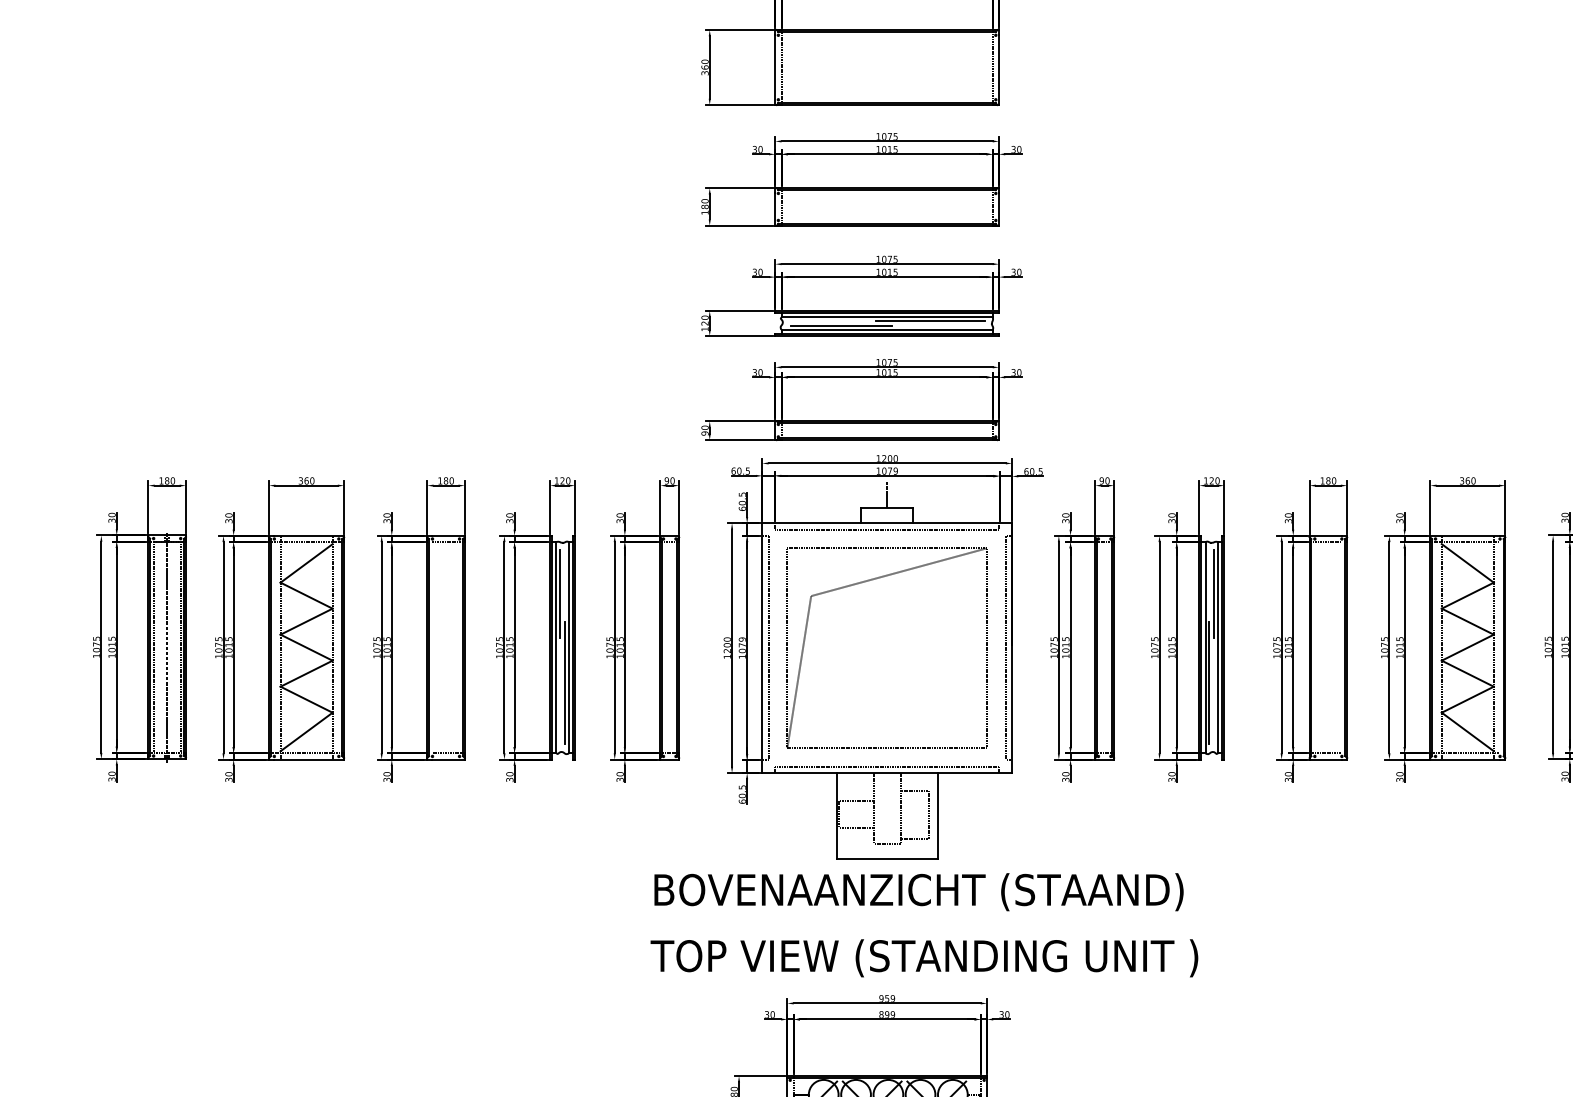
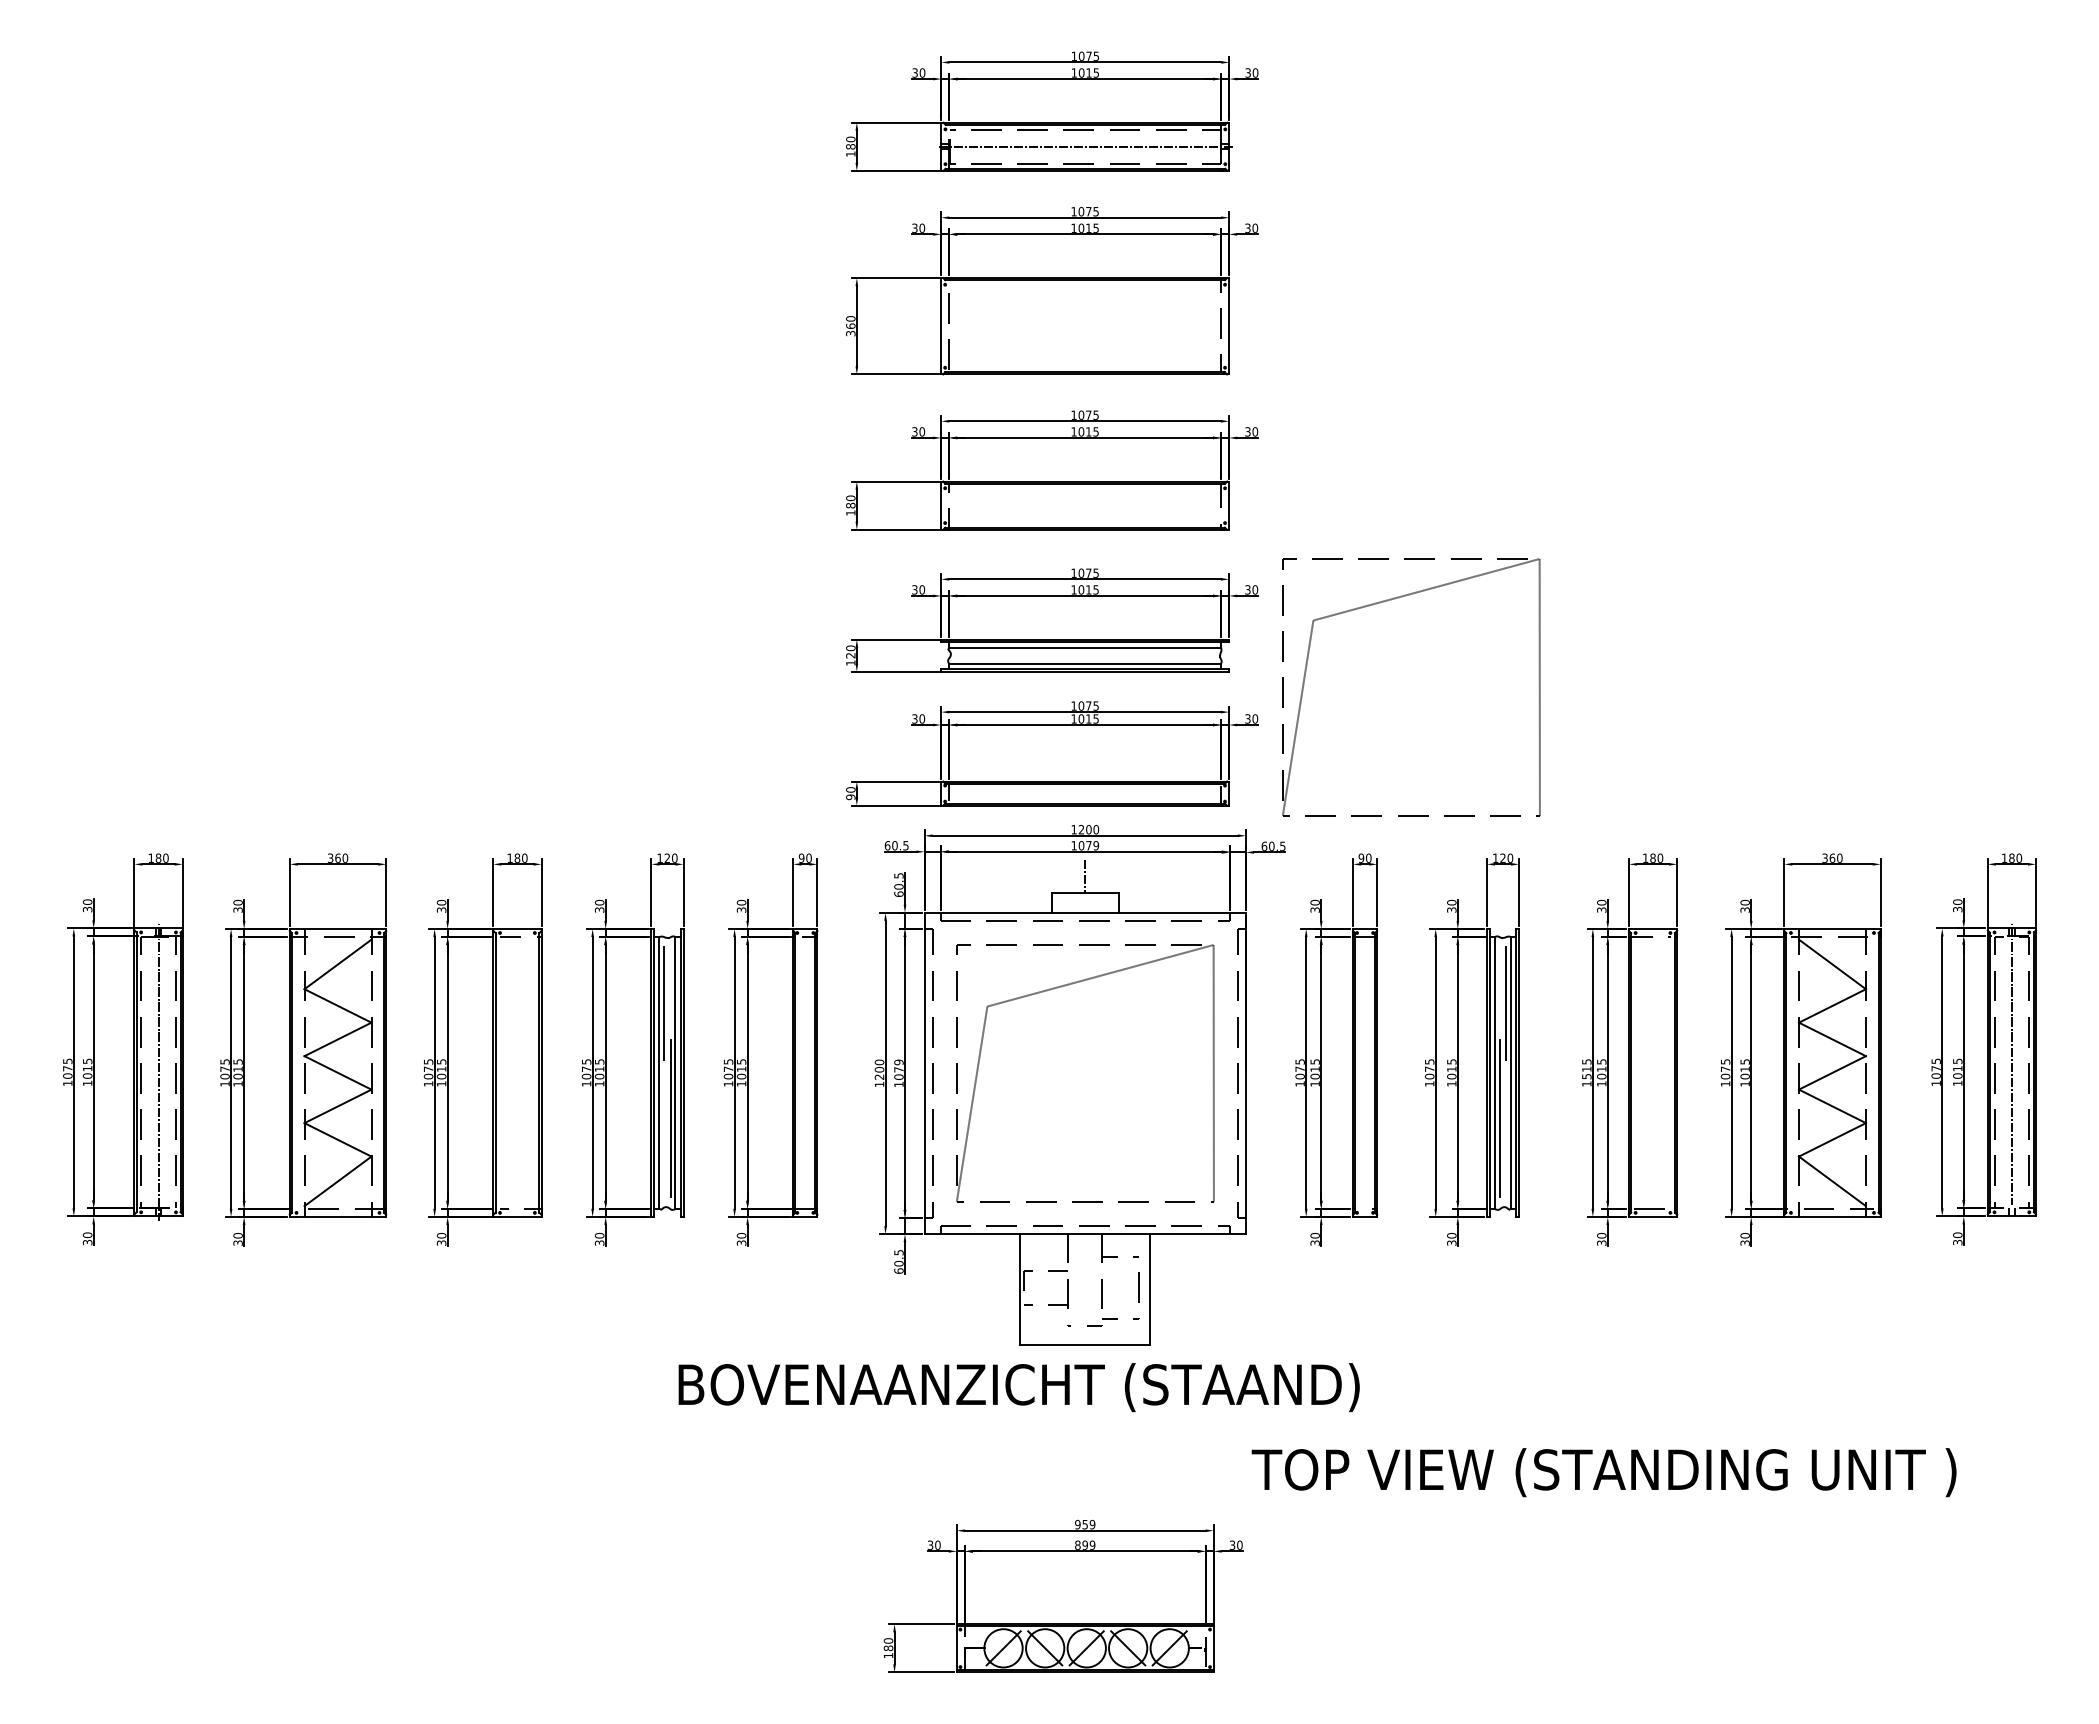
part: (1119, 282) -> (1384, 602), added
line: (930, 321) -> (1140, 652), removed
line: (840, 326) -> (1025, 659), removed
text: (1276, 647) -> (1586, 1072), 1075 -> 1515
text: (918, 892) -> (1018, 1387), moved
text: (923, 958) -> (1603, 1472), moved

